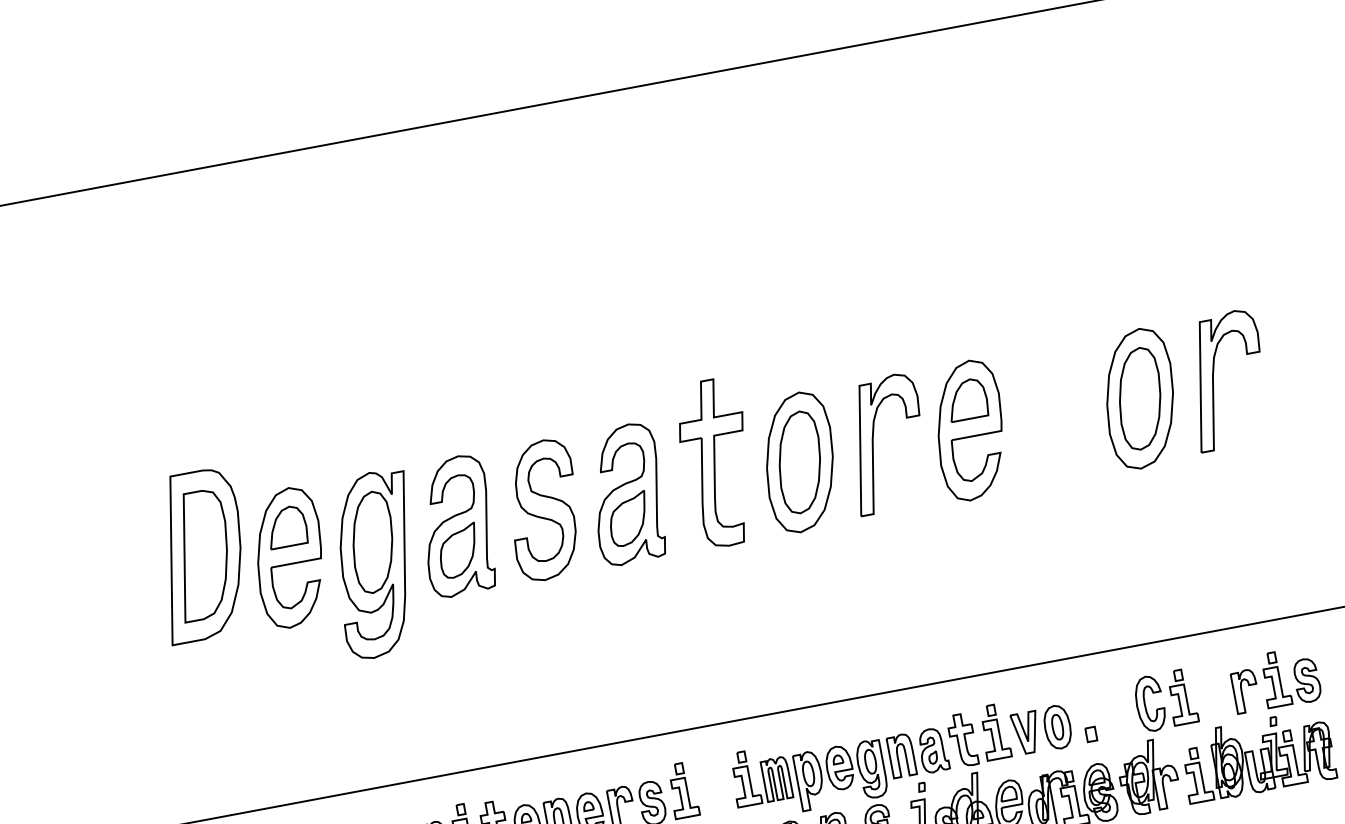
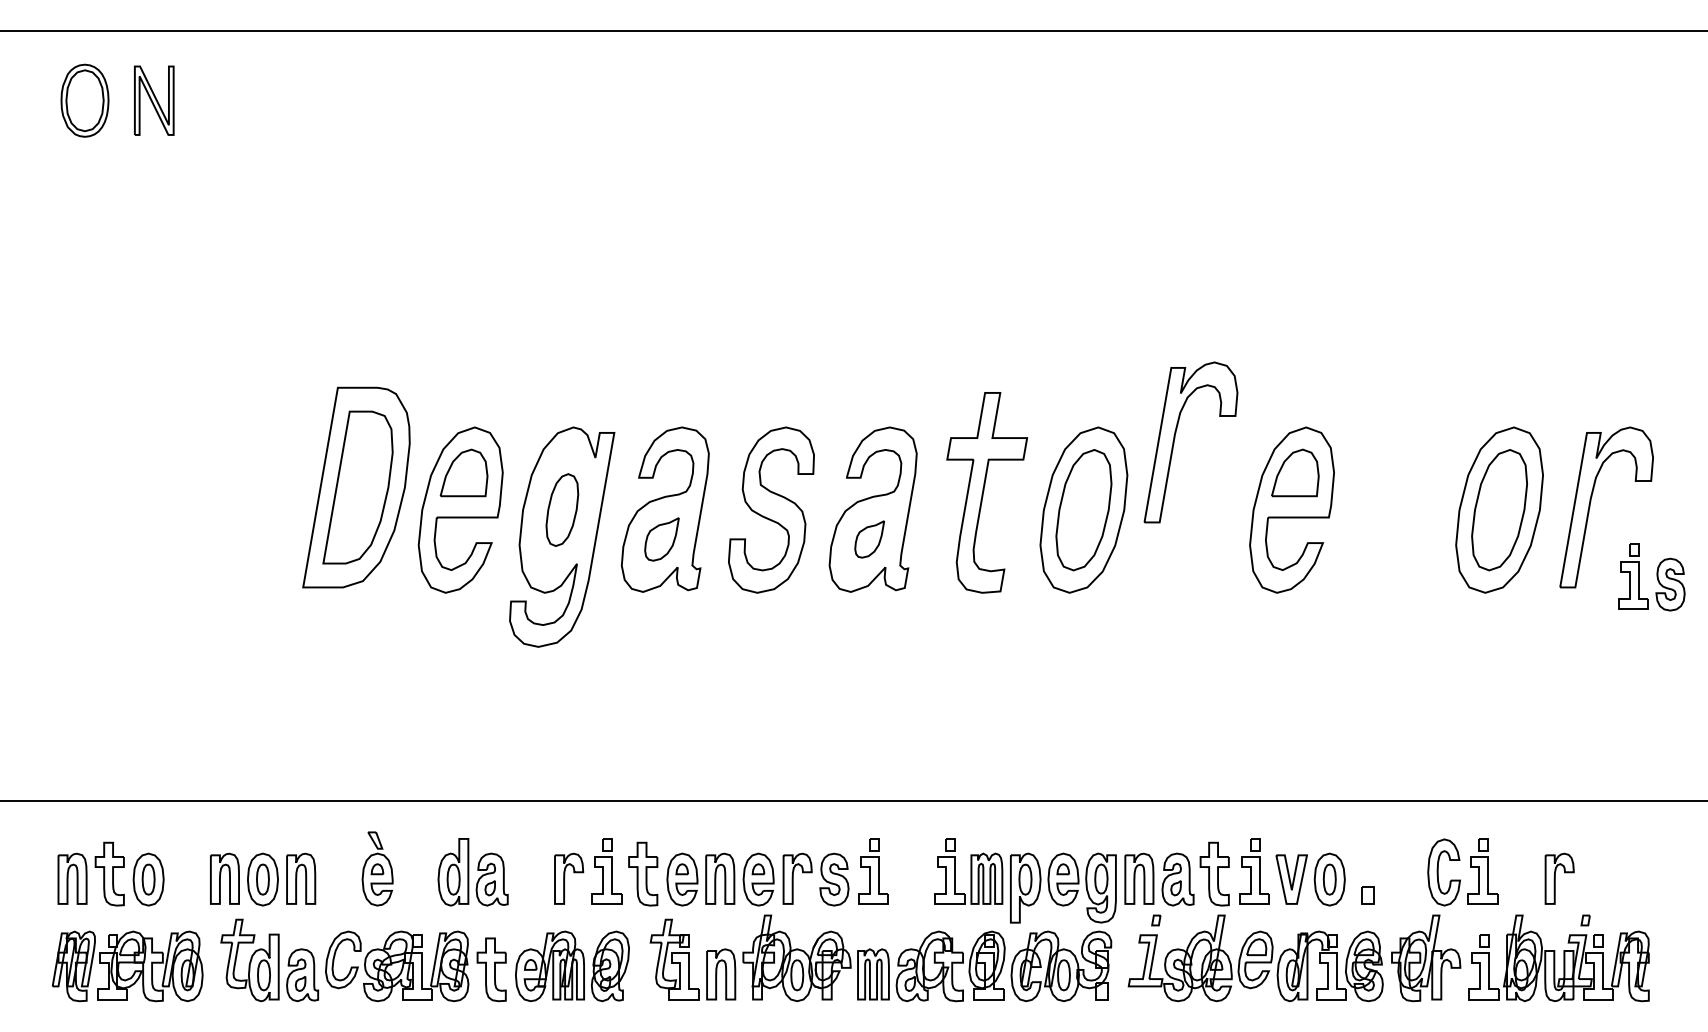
part: (873, 442) -> (1175, 438), moved
part: (628, 519) -> (869, 539), size x0.6
part: (372, 541) -> (562, 509), size x0.6
part: (458, 551) -> (661, 539), size x0.7
part: (1290, 677) -> (1651, 577), moved

